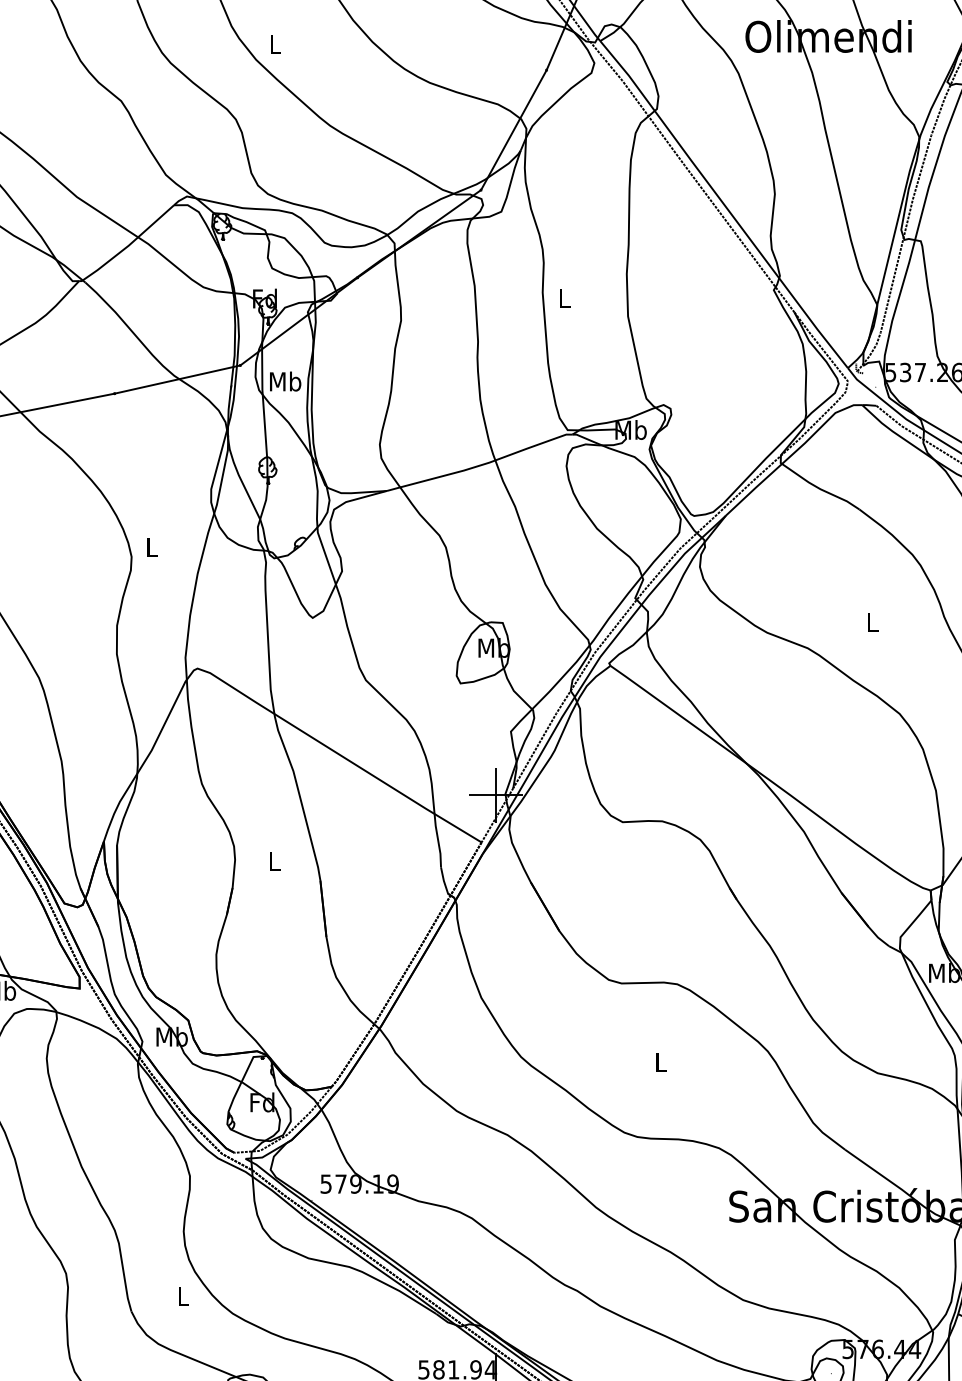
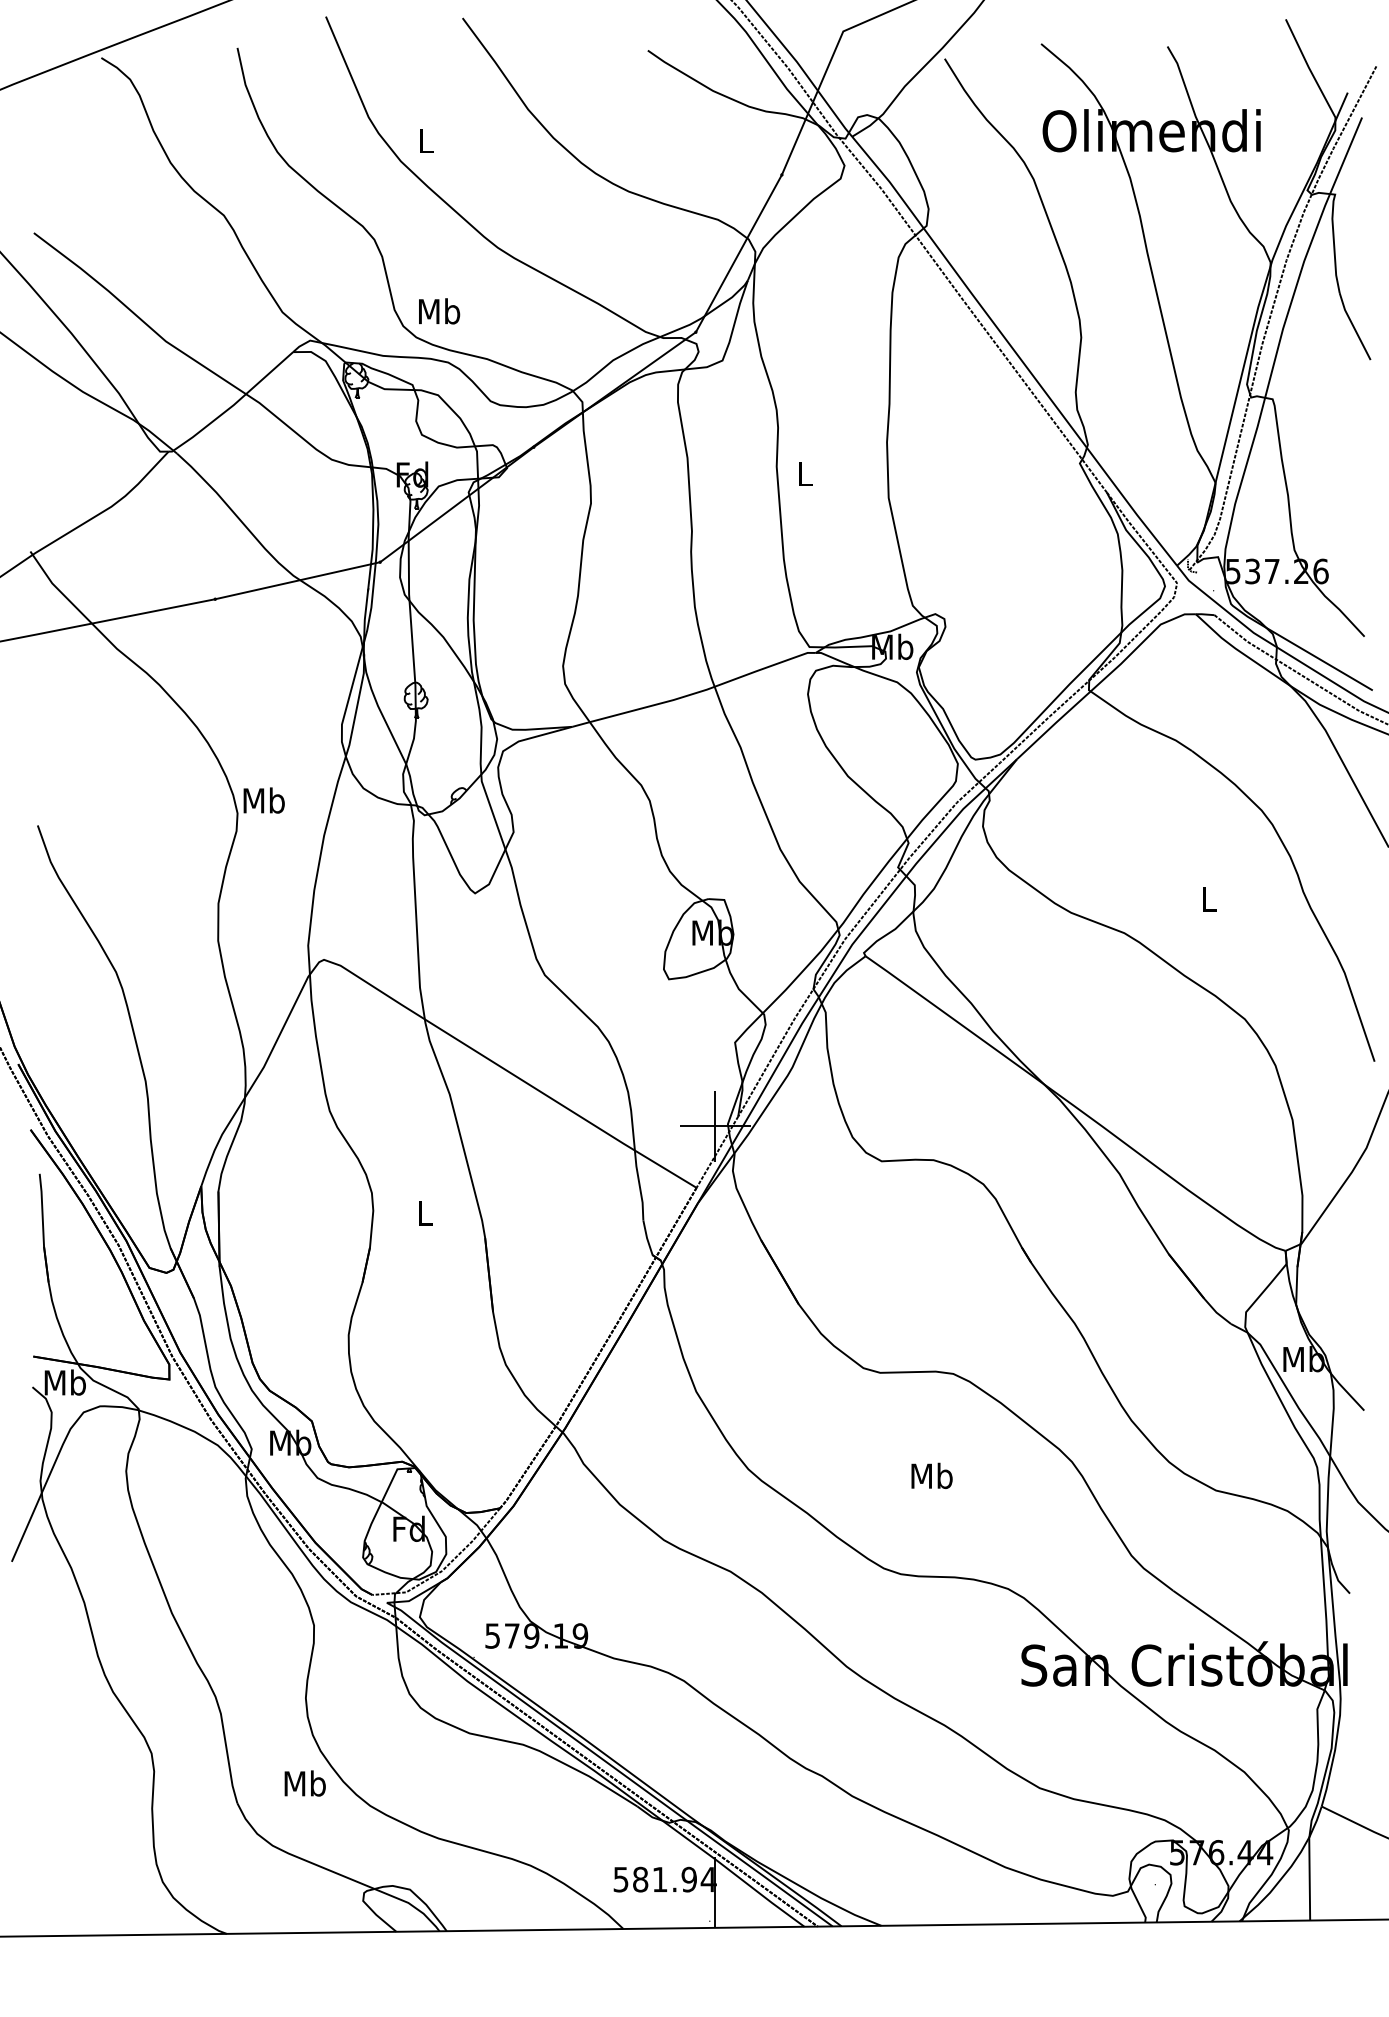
text: (285, 381) -> (439, 311), moved
text: (151, 547) -> (263, 800), L -> Mb
text: (660, 1061) -> (931, 1475), L -> Mb
text: (182, 1296) -> (304, 1783), L -> Mb

